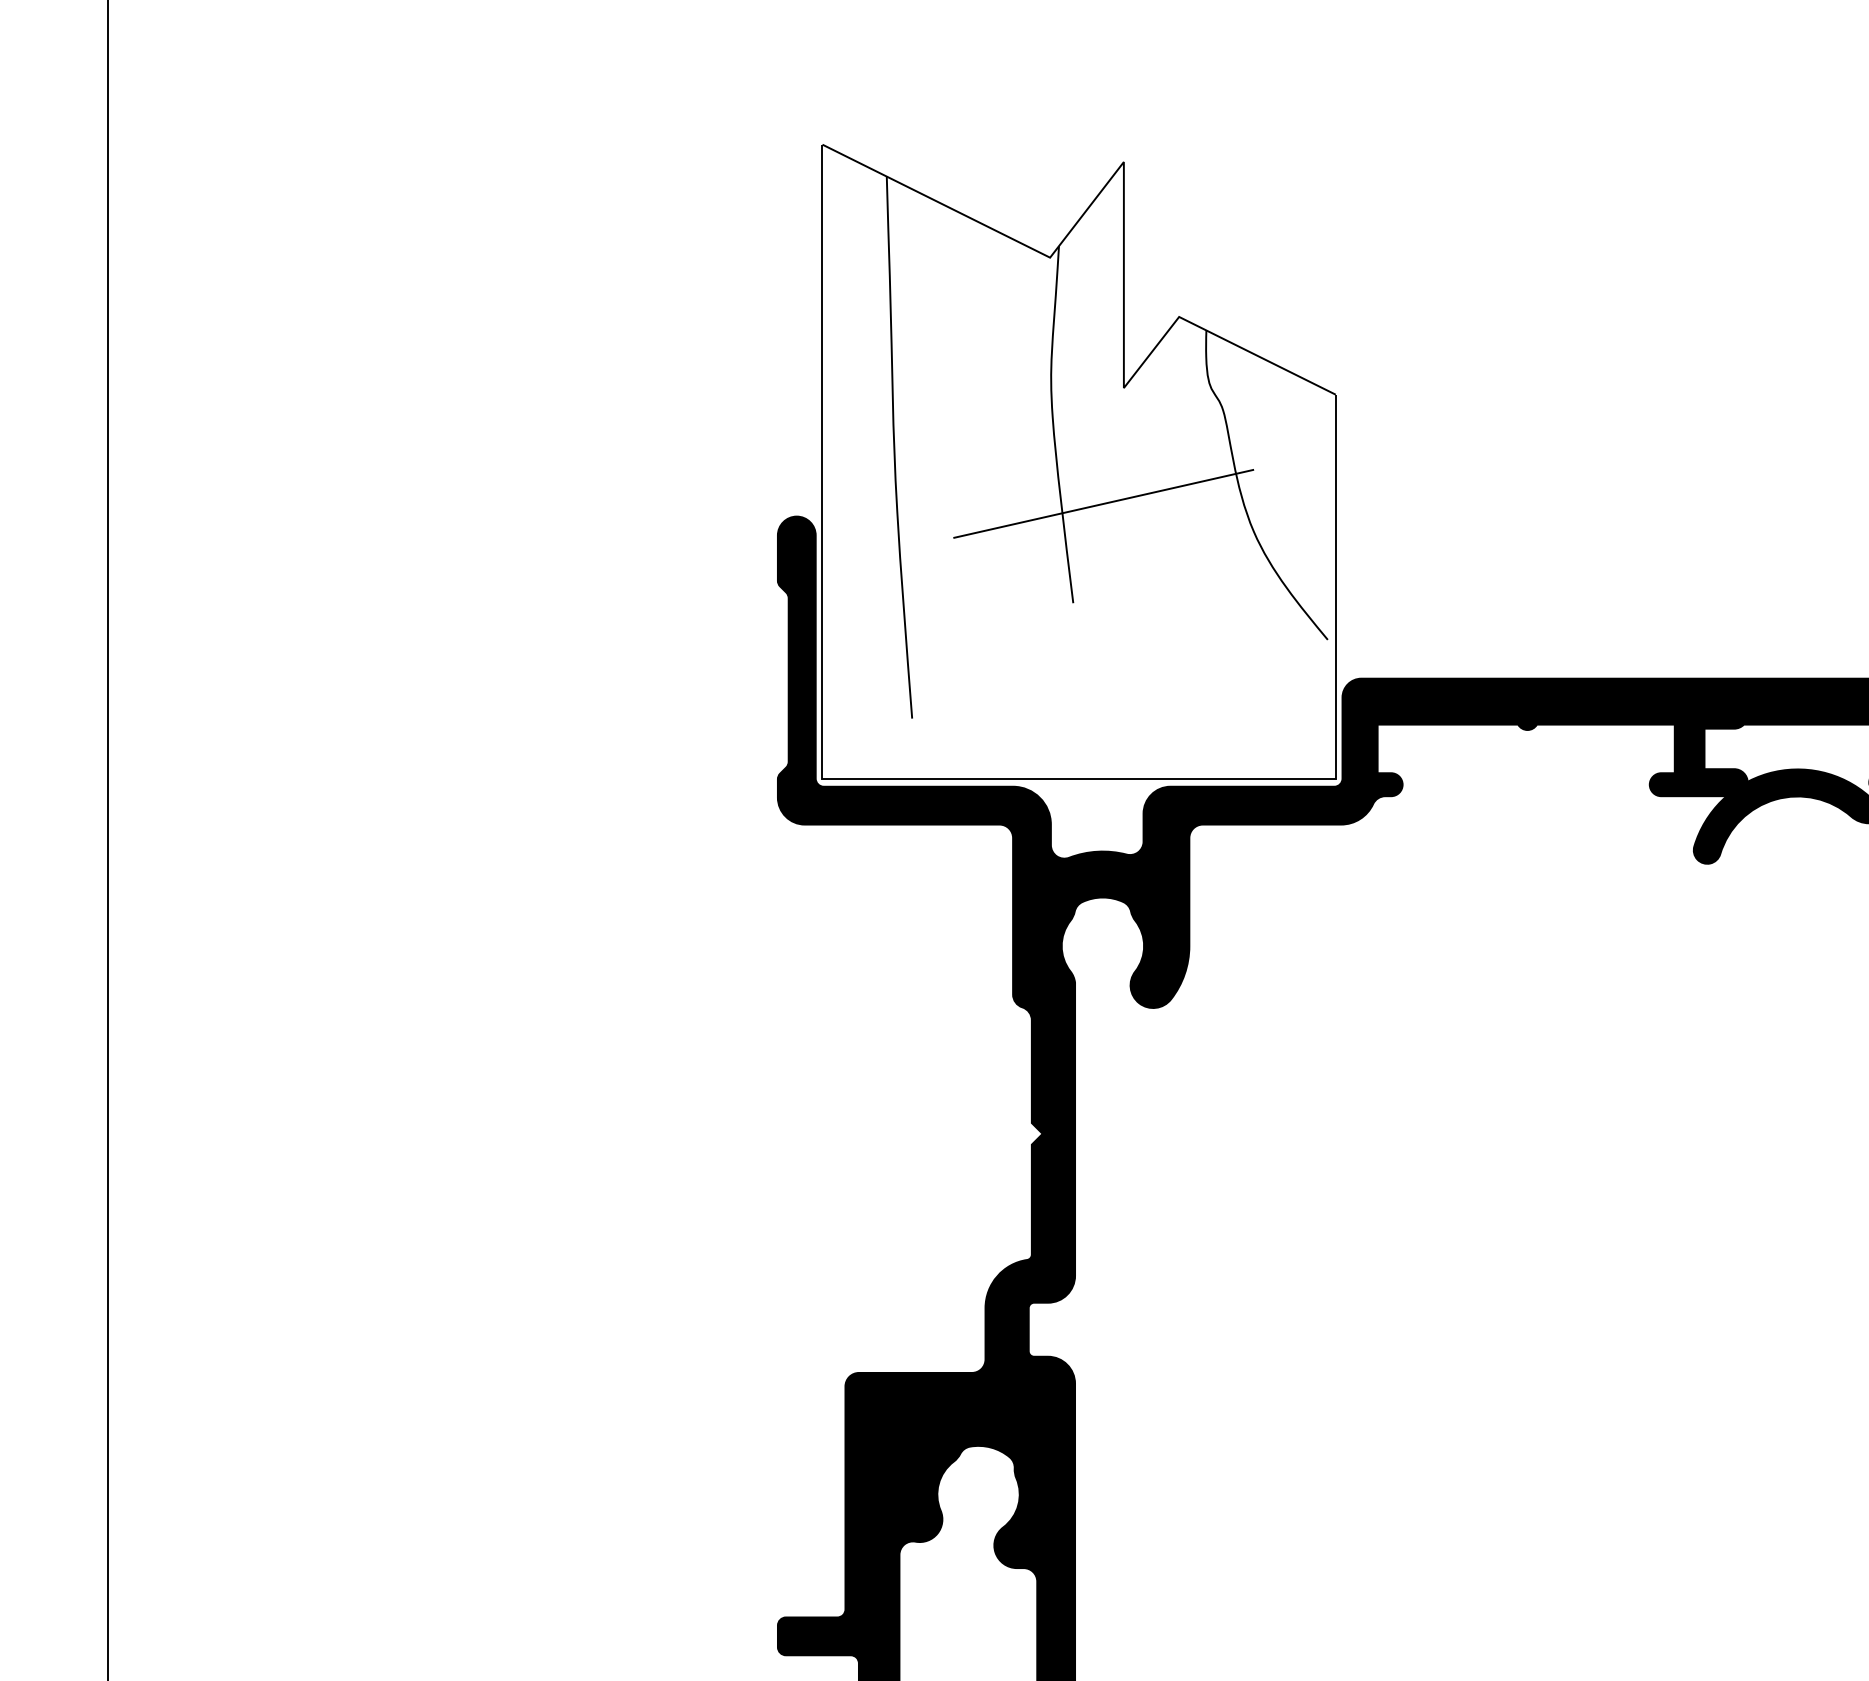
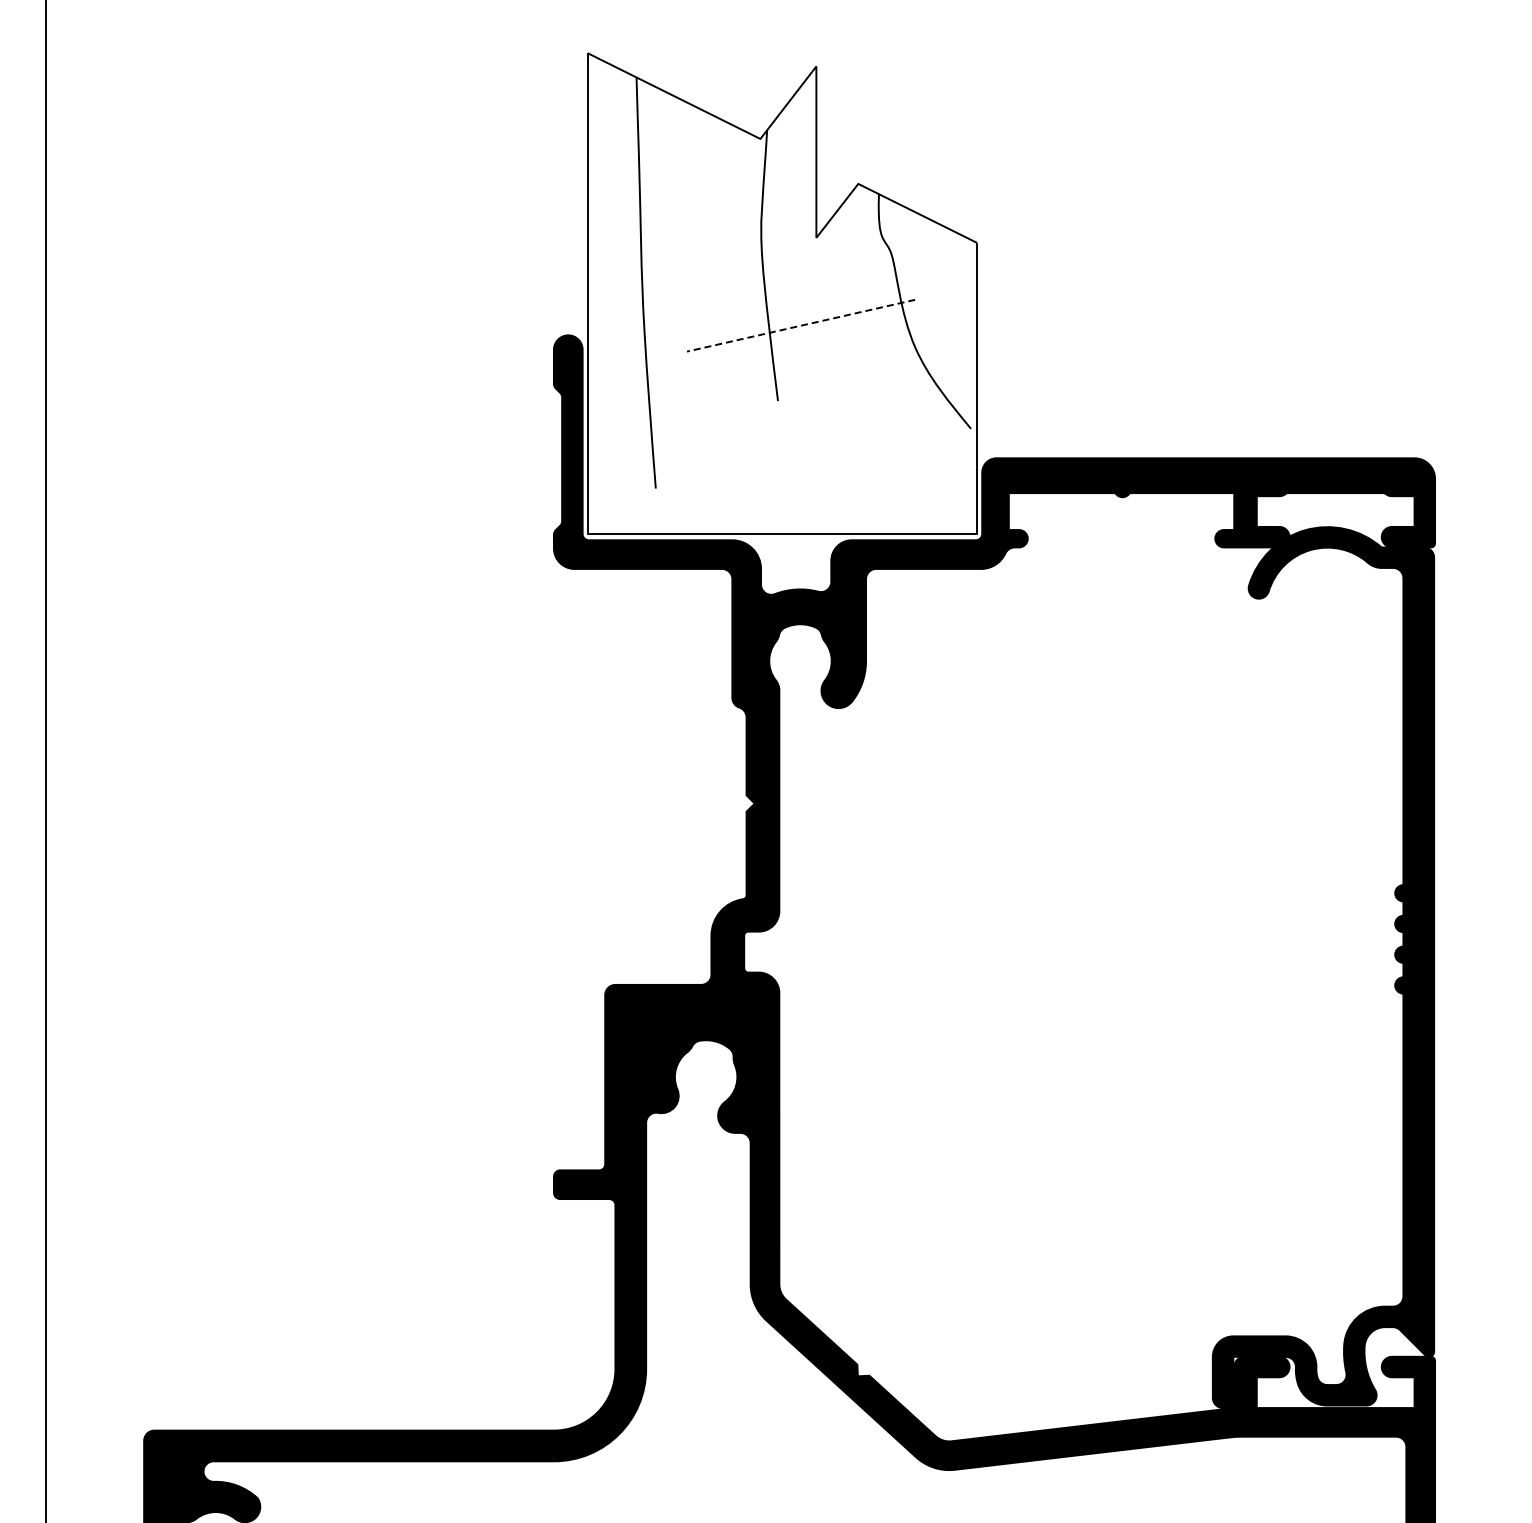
line: (1104, 503) -> (801, 325), solid -> dashed

